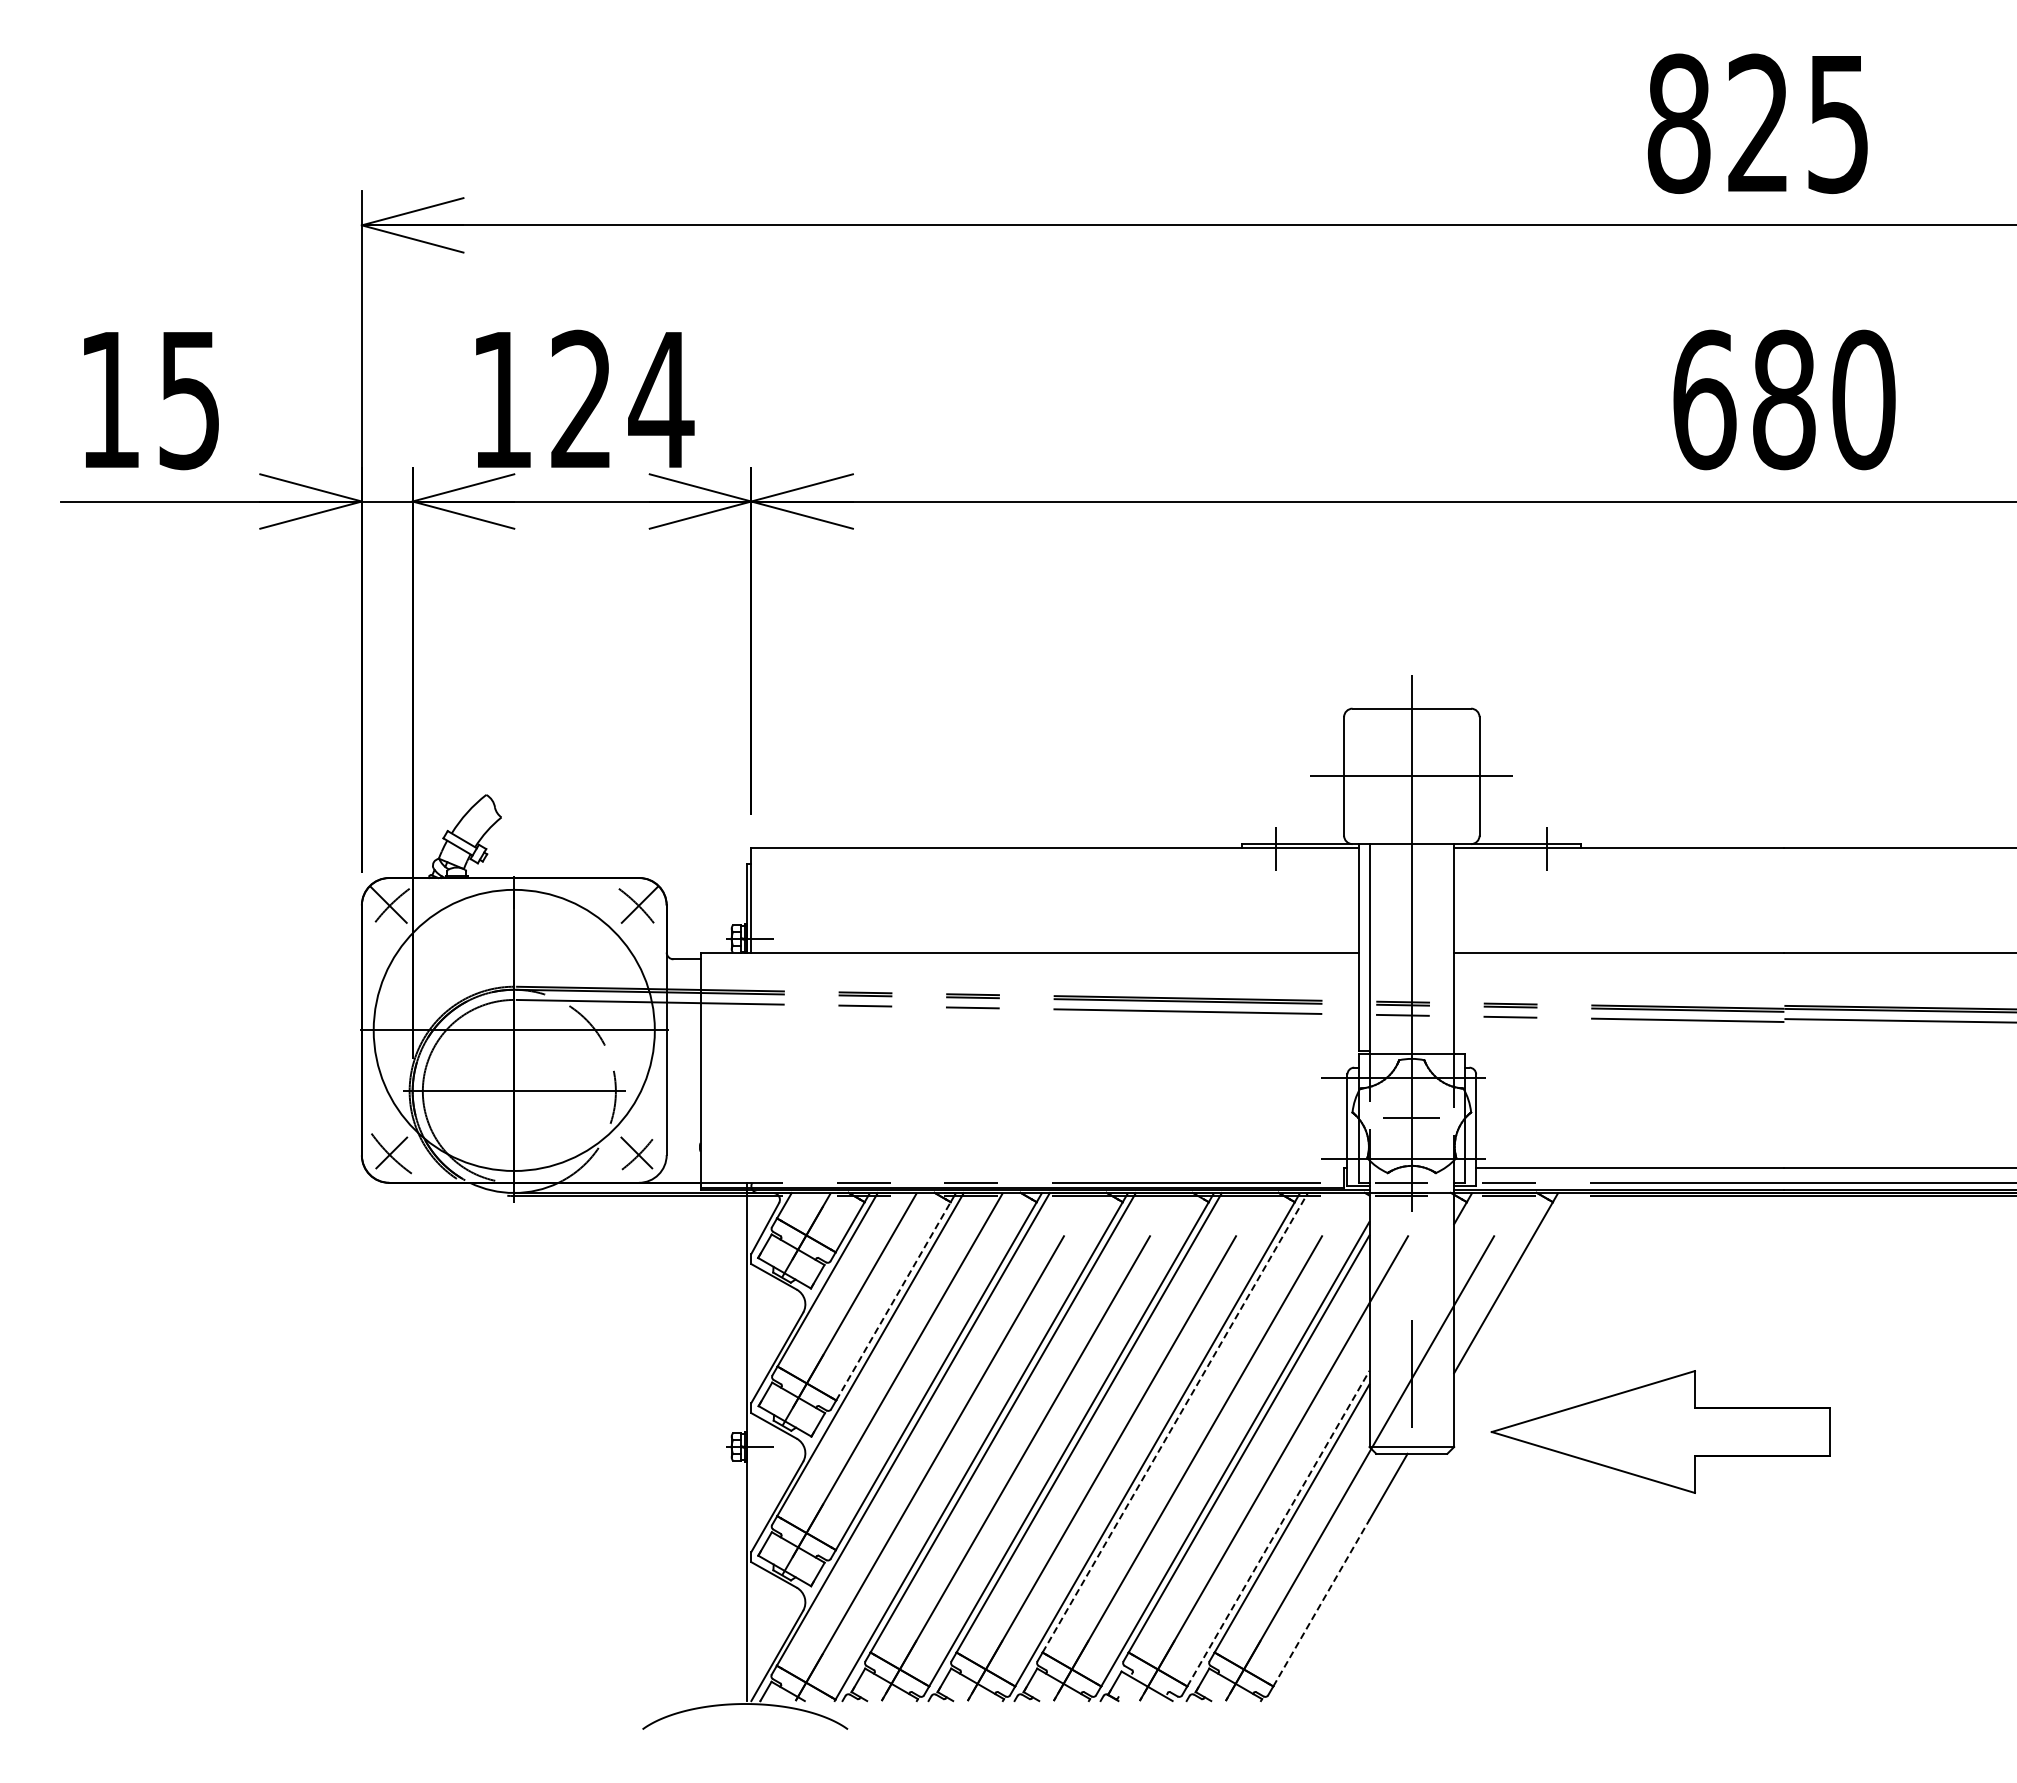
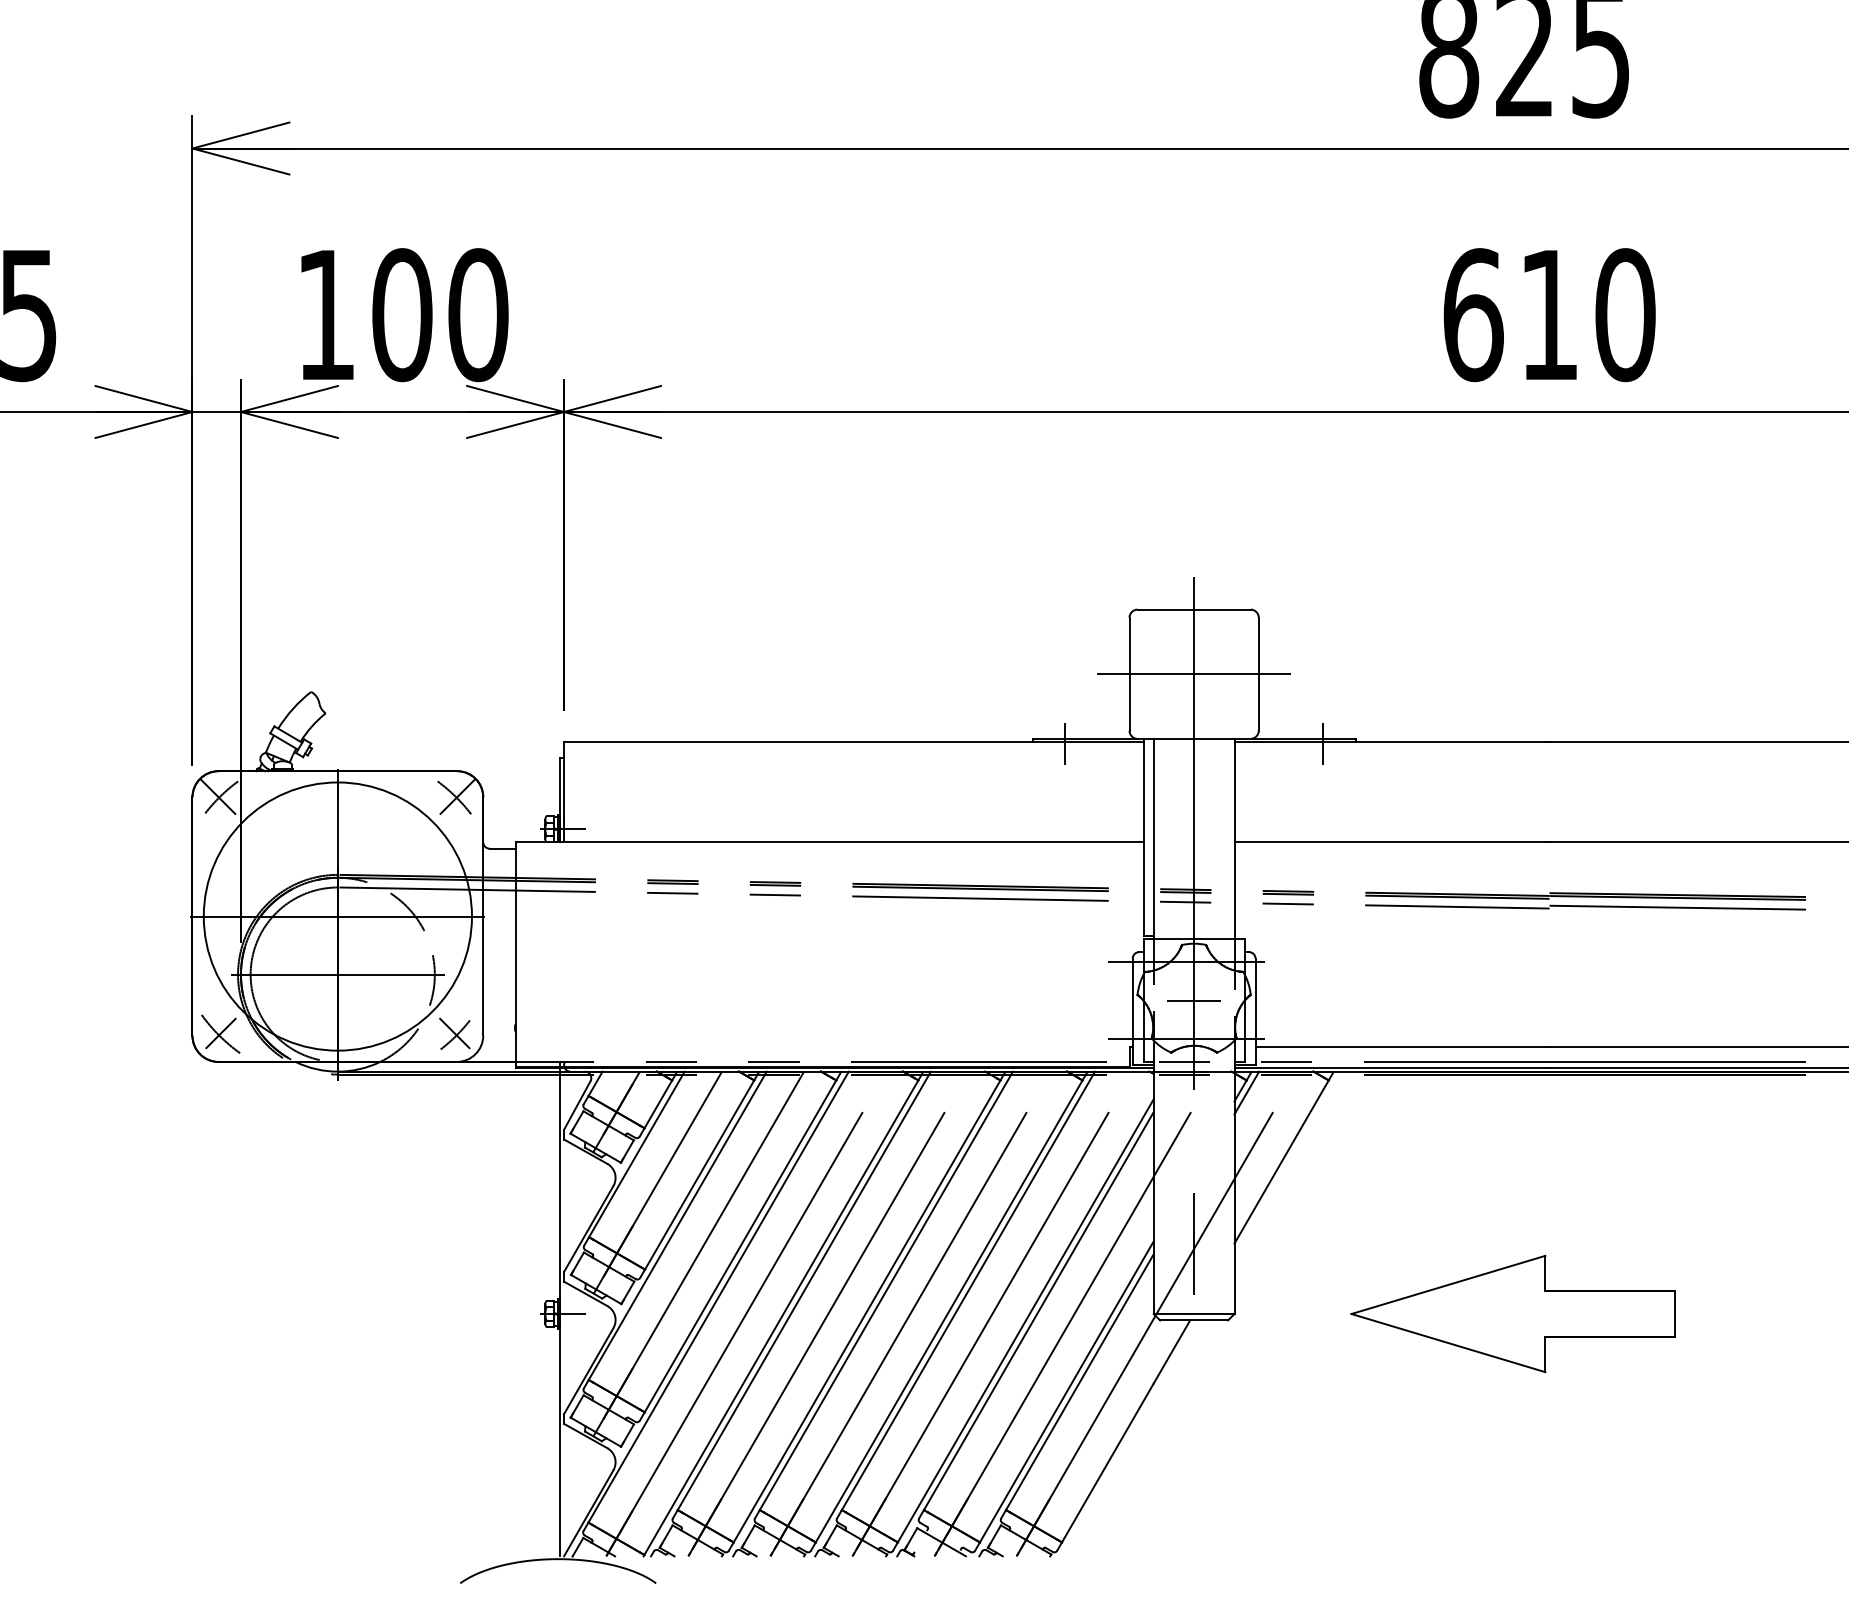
text: (622, 399) -> (441, 314), 124 -> 100
text: (1784, 399) -> (1549, 314), 680 -> 610
line: (1466, 1215) -> (1246, 1093), added
line: (893, 1300) -> (699, 1174), dashed -> solid
line: (1175, 1422) -> (968, 1290), dashed -> solid
part: (1660, 1431) -> (1512, 1313), moved
line: (1278, 1528) -> (1066, 1391), dashed -> solid
line: (1321, 1602) -> (1107, 1462), dashed -> solid

